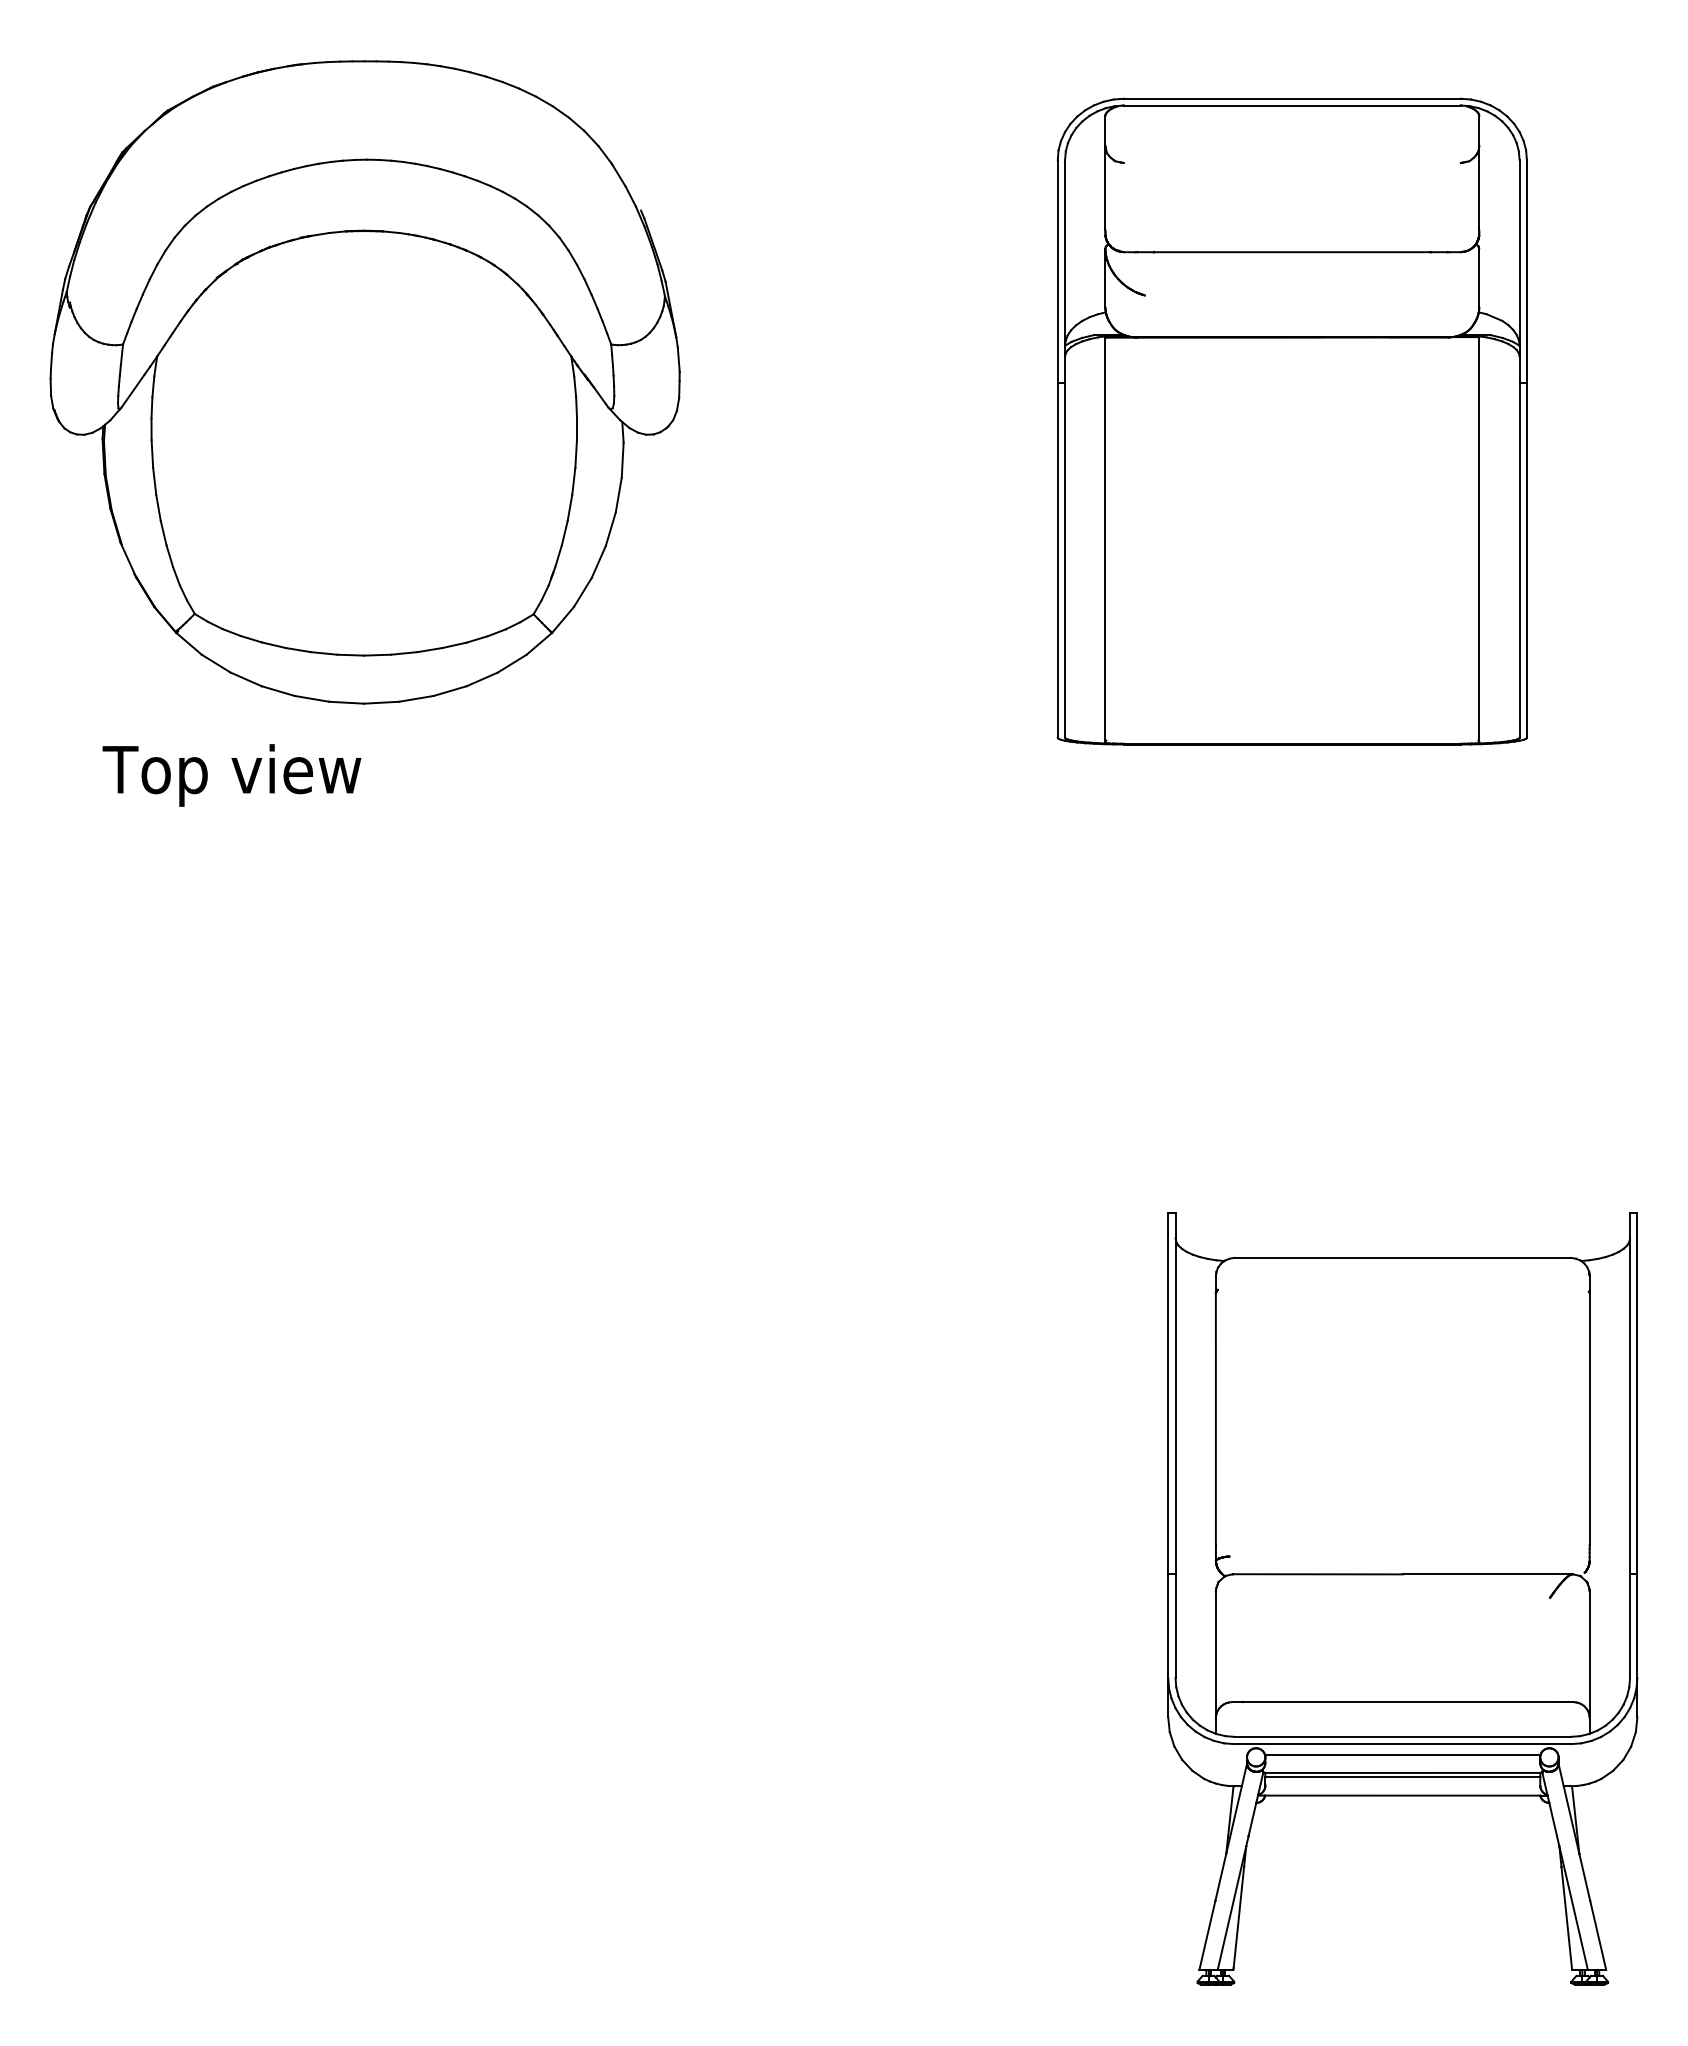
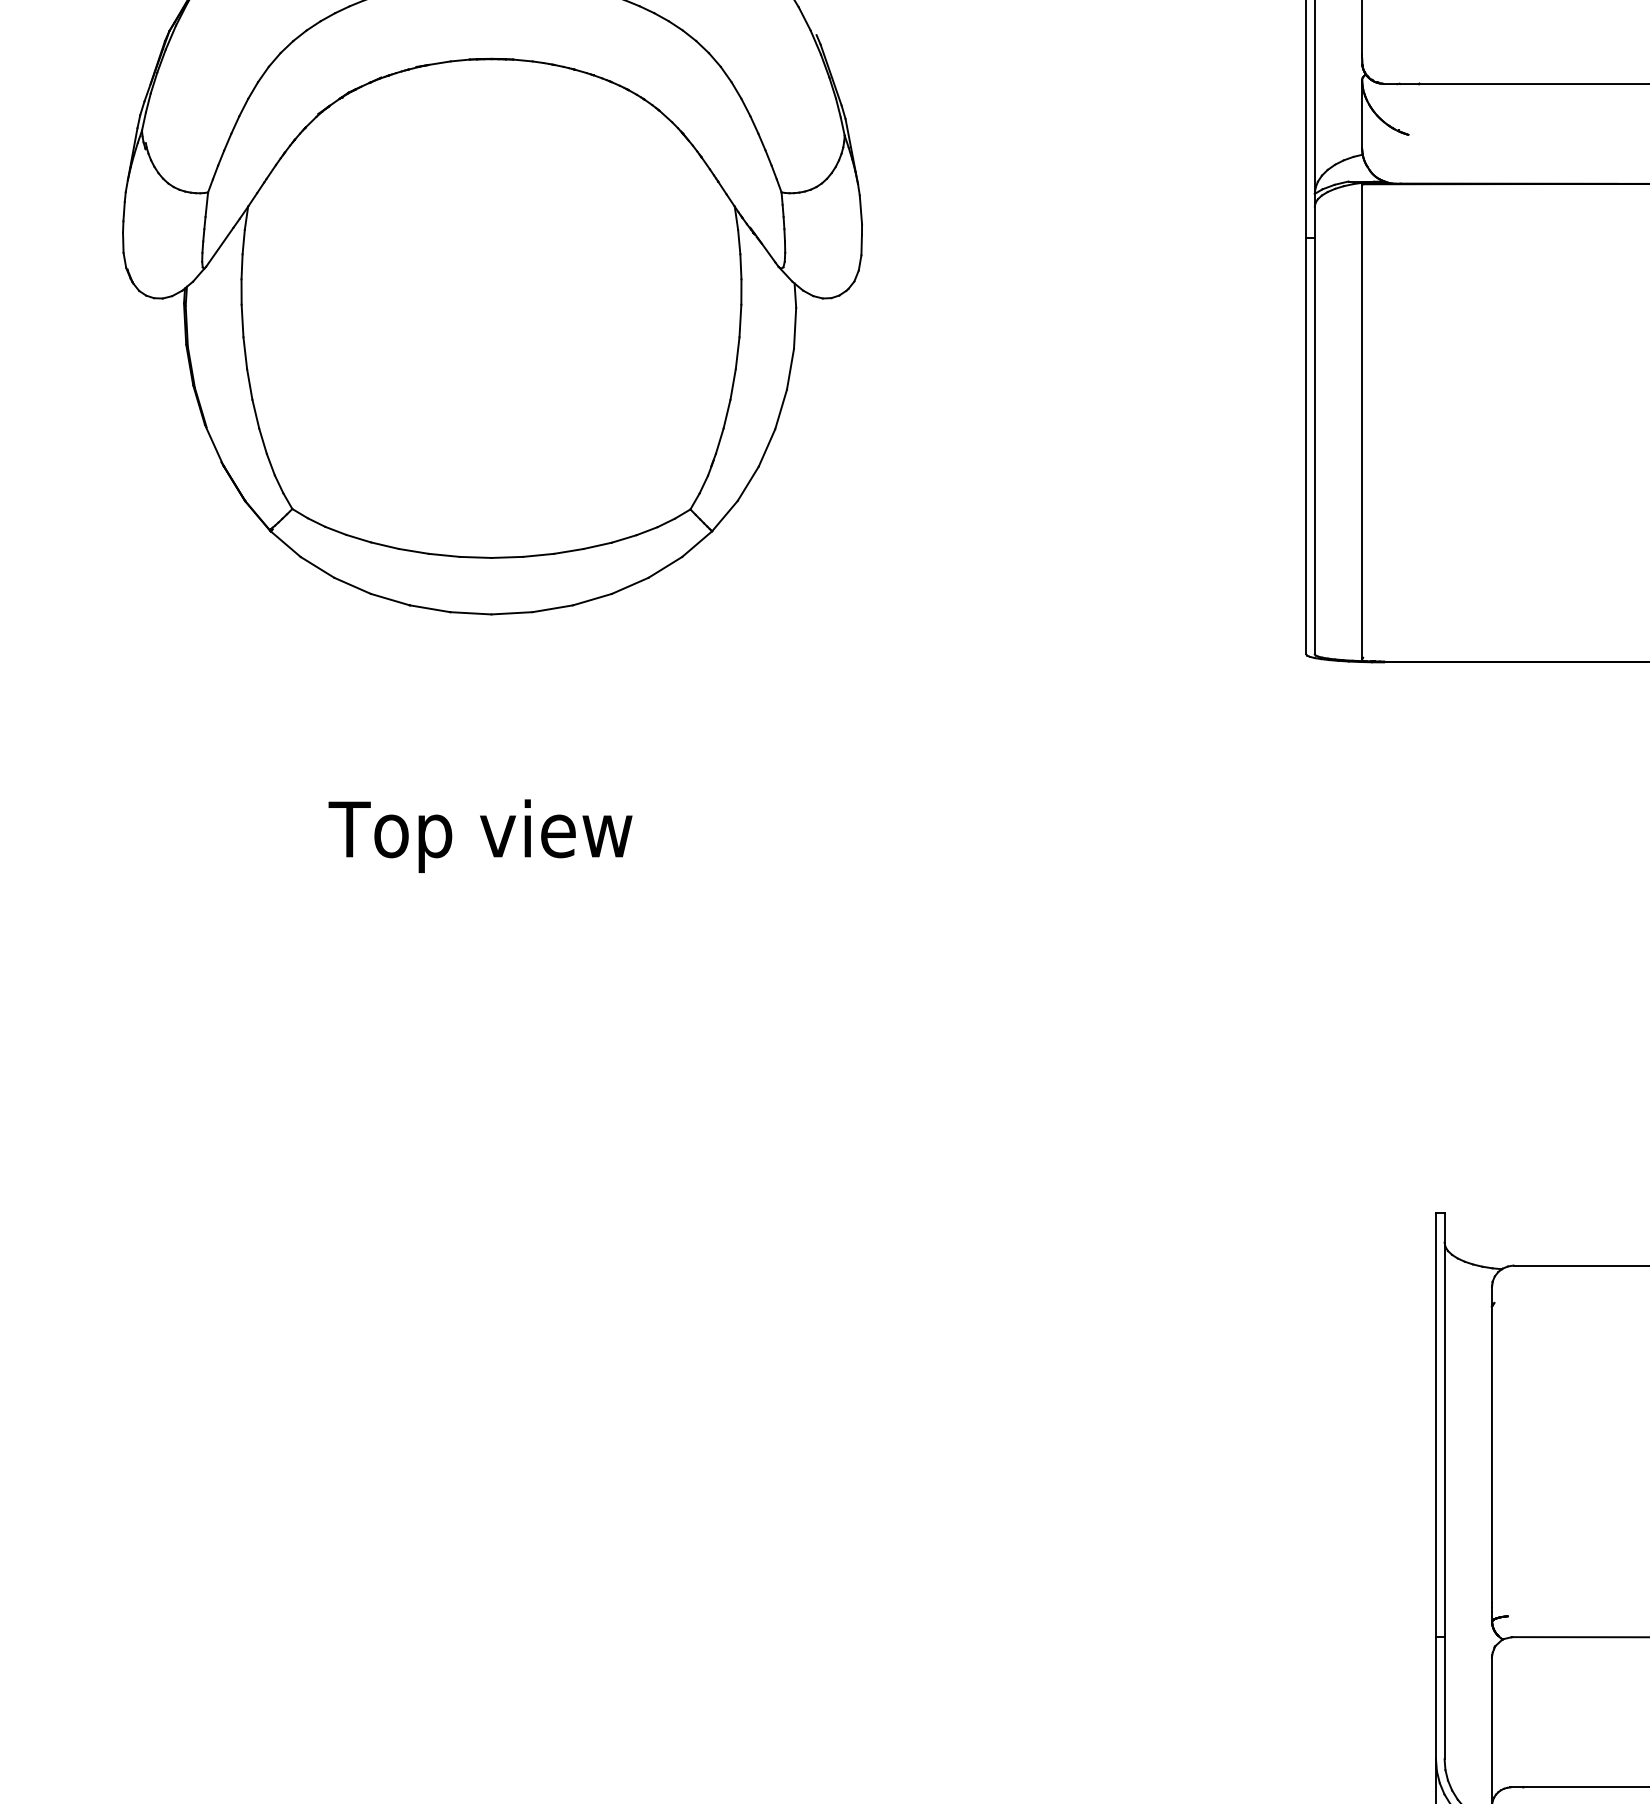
text: (231, 775) -> (480, 836), moved

